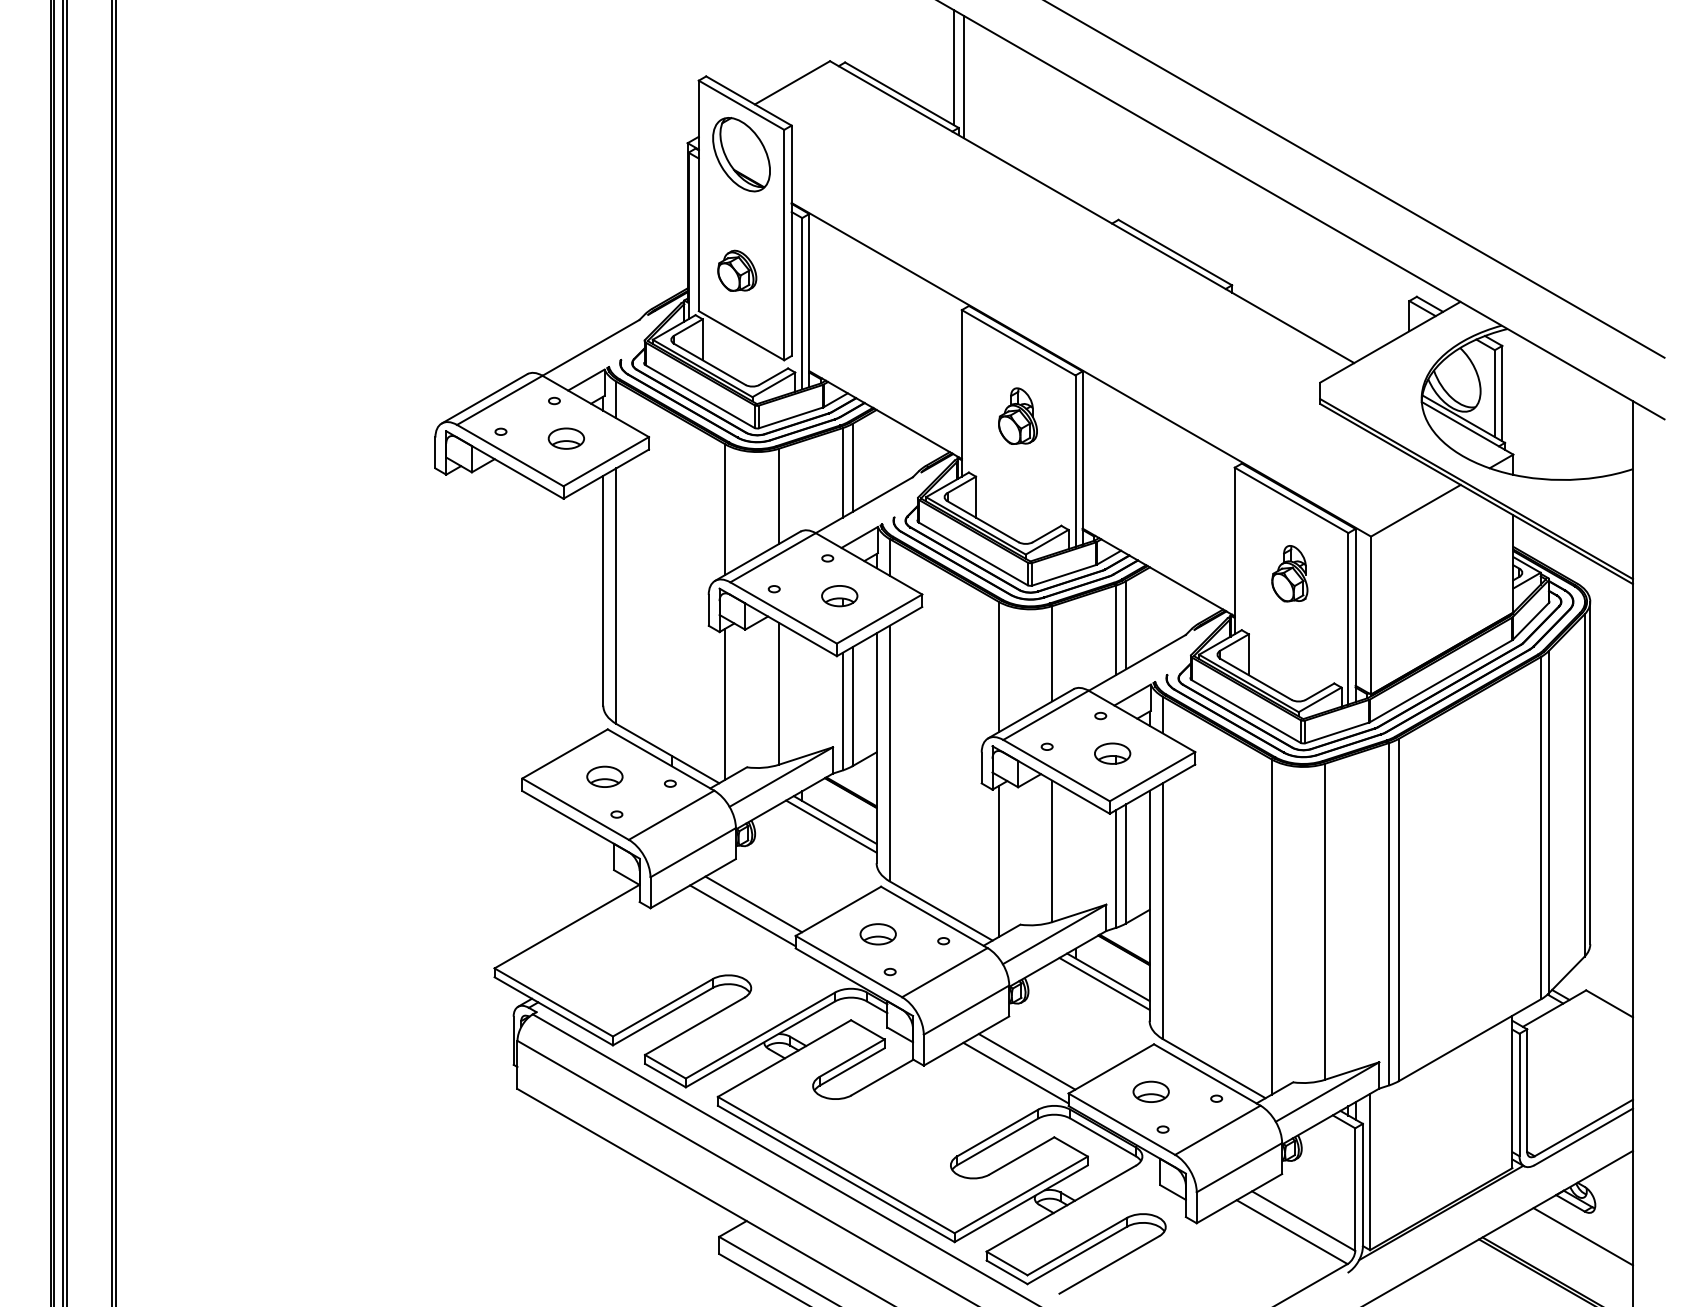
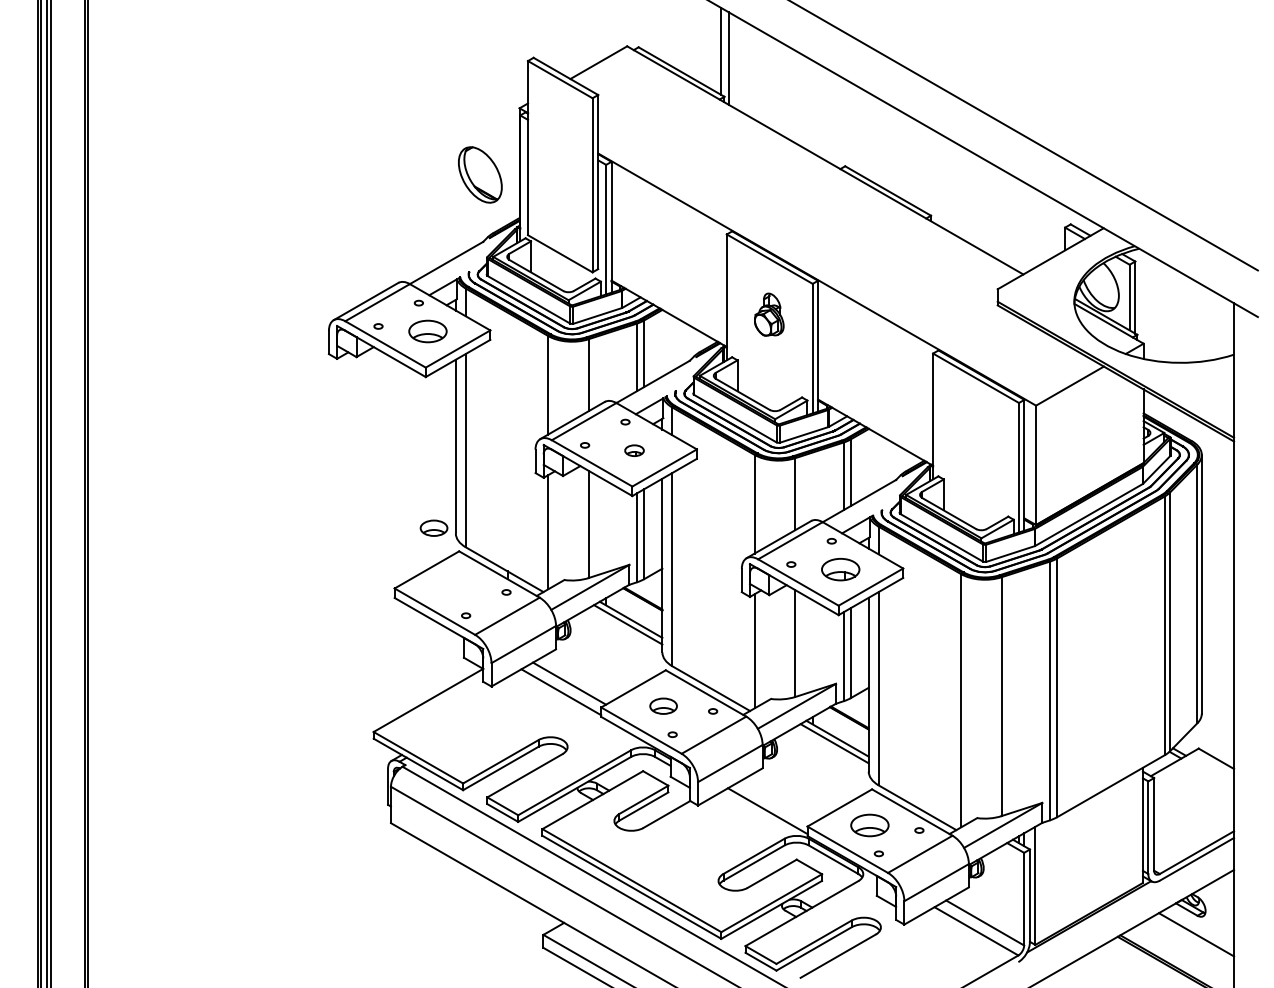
part: (741, 154) -> (480, 174), moved
part: (736, 270) -> (556, 204), removed
part: (565, 438) -> (427, 331), size x1.4
part: (1289, 573) -> (974, 433), removed
part: (839, 595) -> (634, 450), size x0.7
part: (1112, 753) -> (840, 569), size x1.4
part: (604, 775) -> (433, 527), moved
line: (1026, 1061) -> (775, 802), removed
part: (1150, 1090) -> (869, 824), size x1.4

